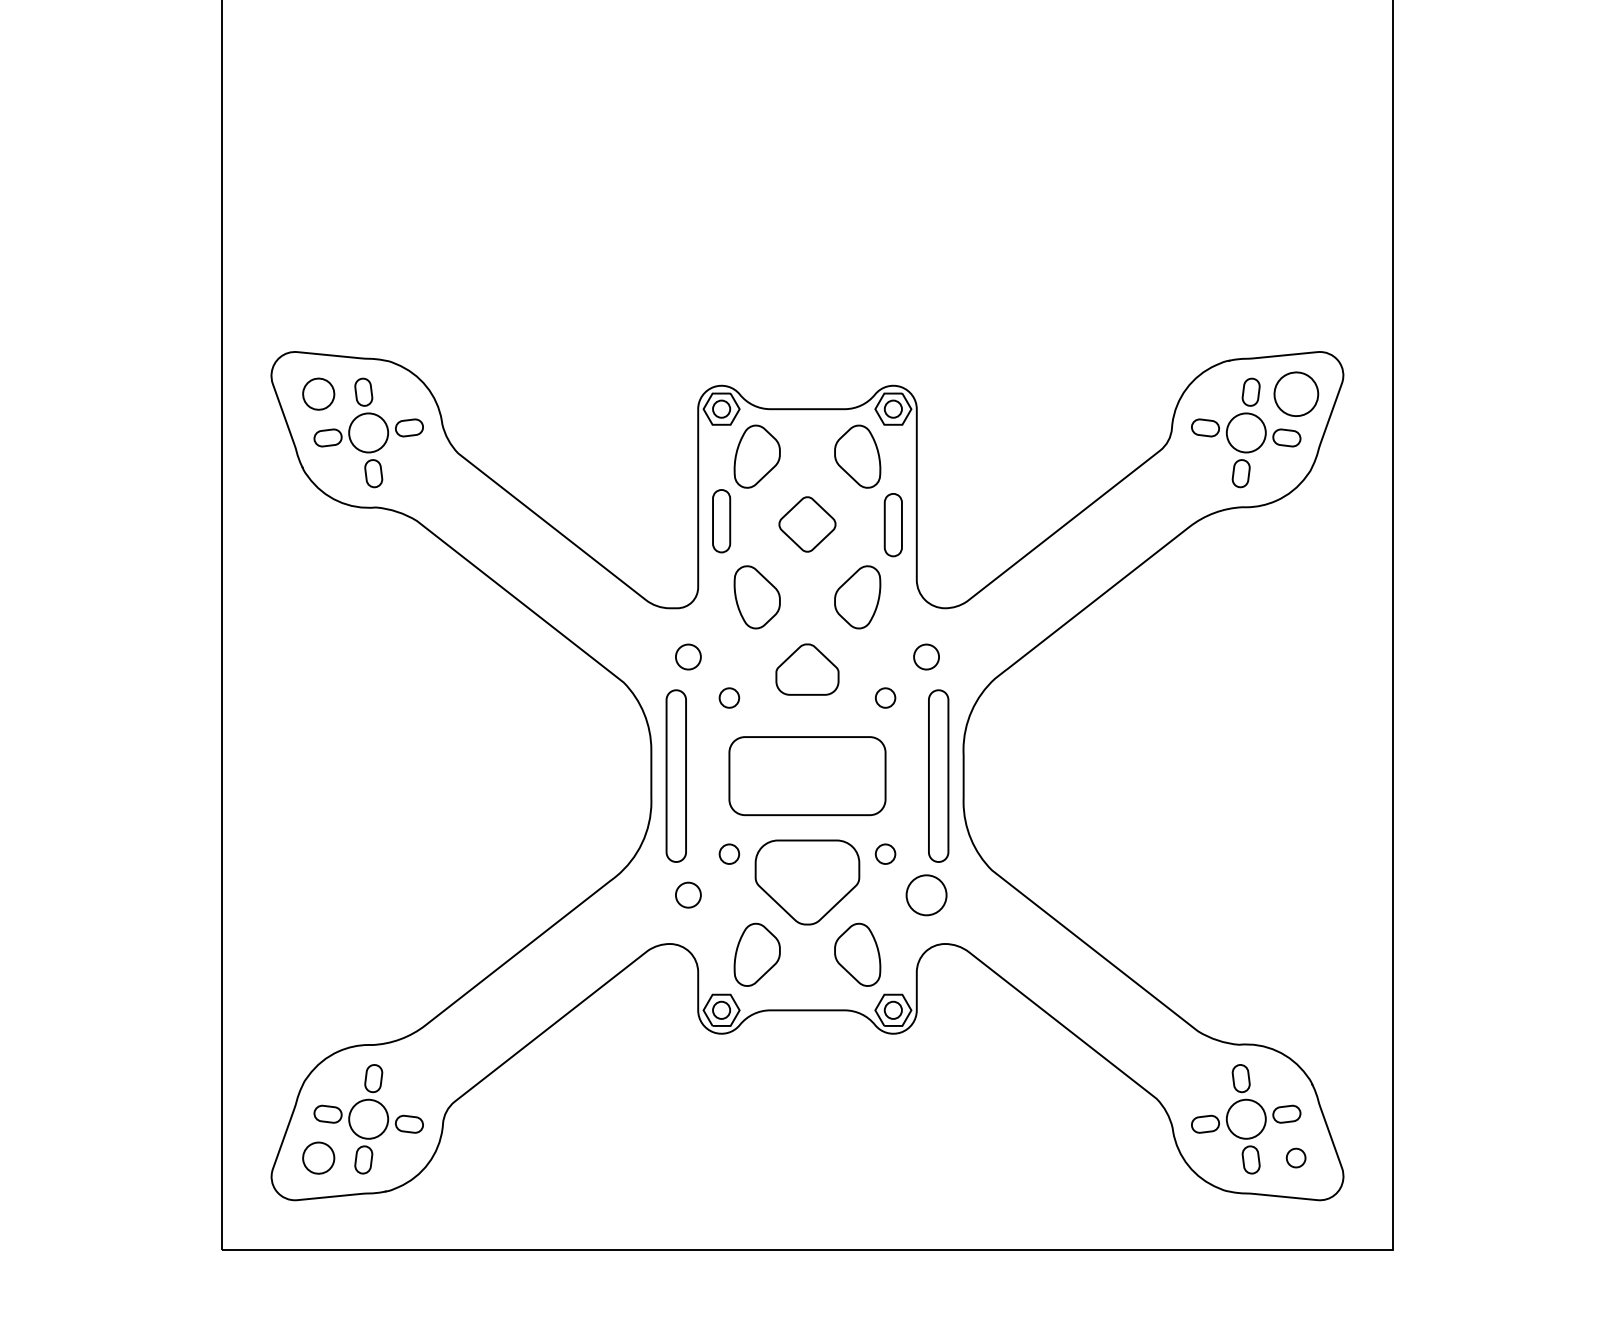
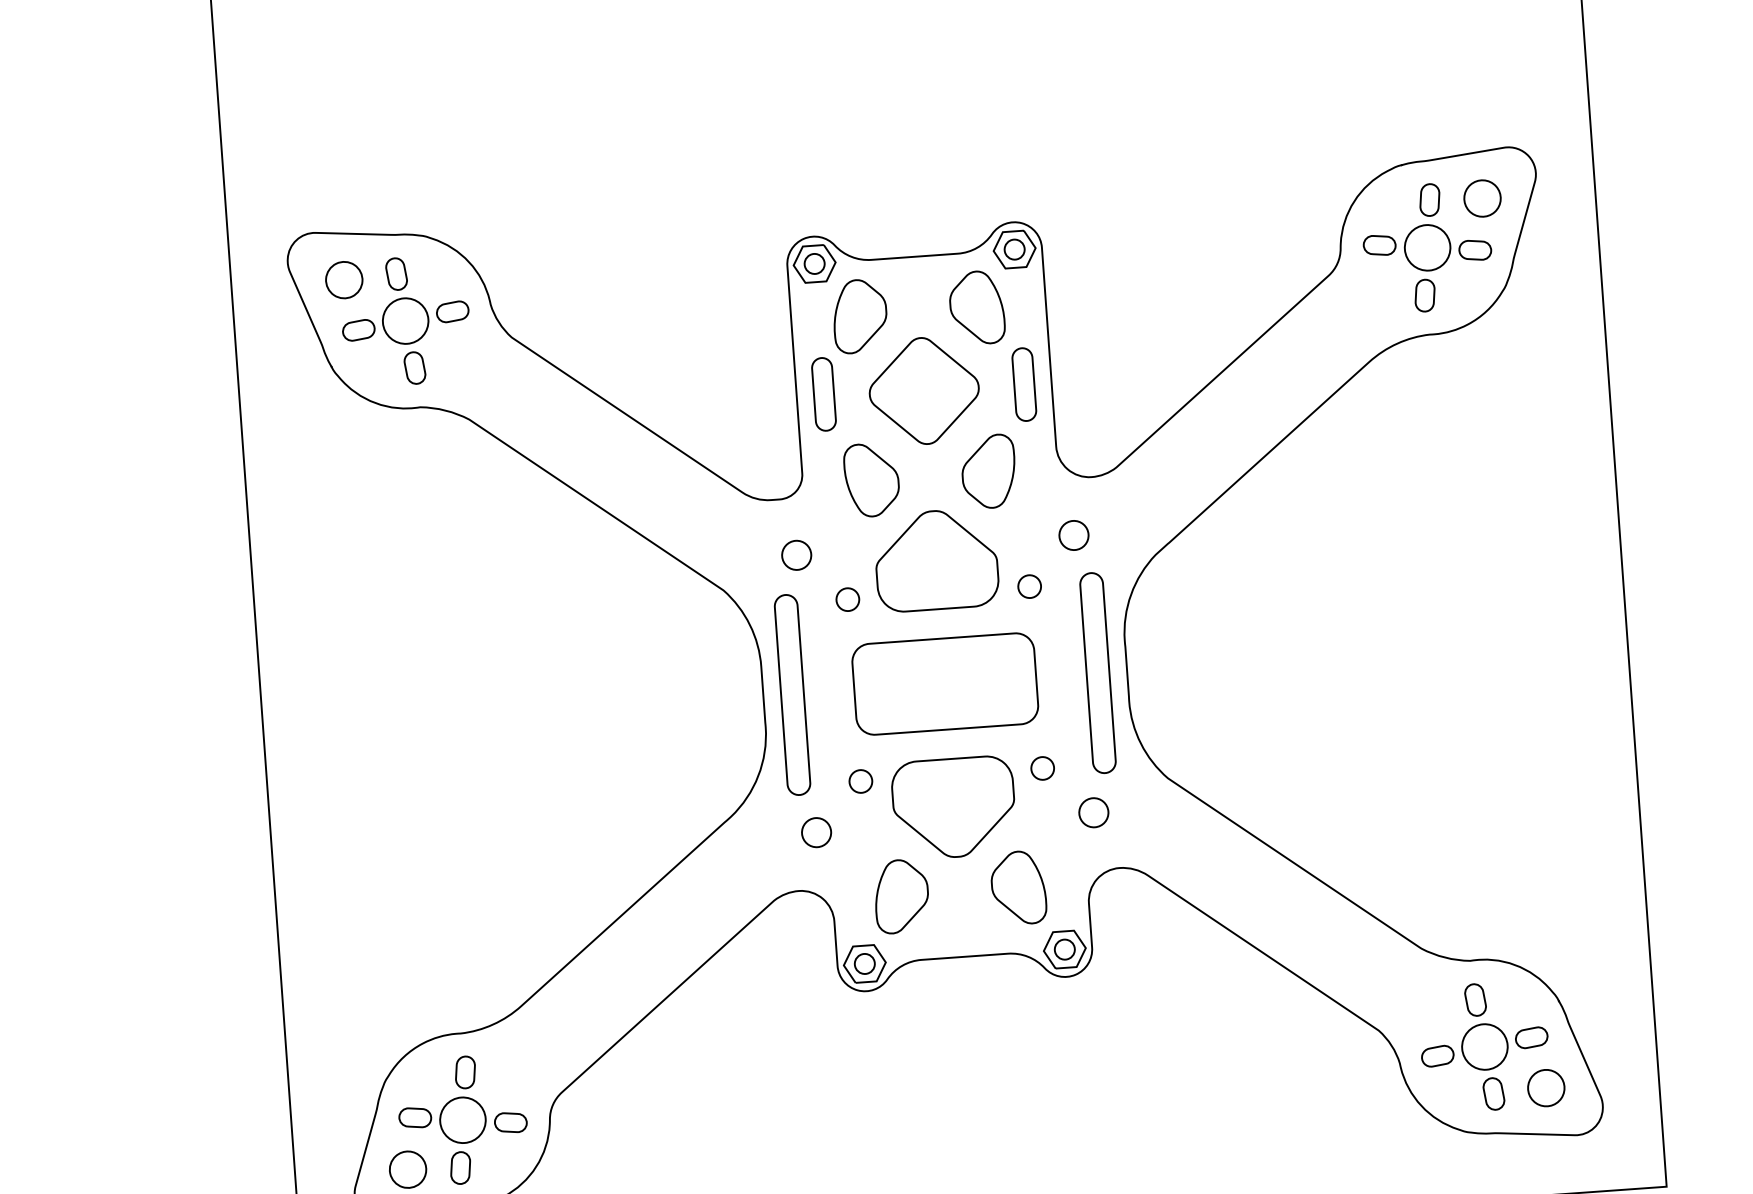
part: (1295, 393) -> (1481, 197), size x0.71
part: (807, 524) -> (924, 391), size x1.67
part: (807, 669) -> (936, 559), size x1.67
part: (926, 894) -> (1093, 811), size x0.62
part: (1295, 1157) -> (1545, 1087), size x1.67

